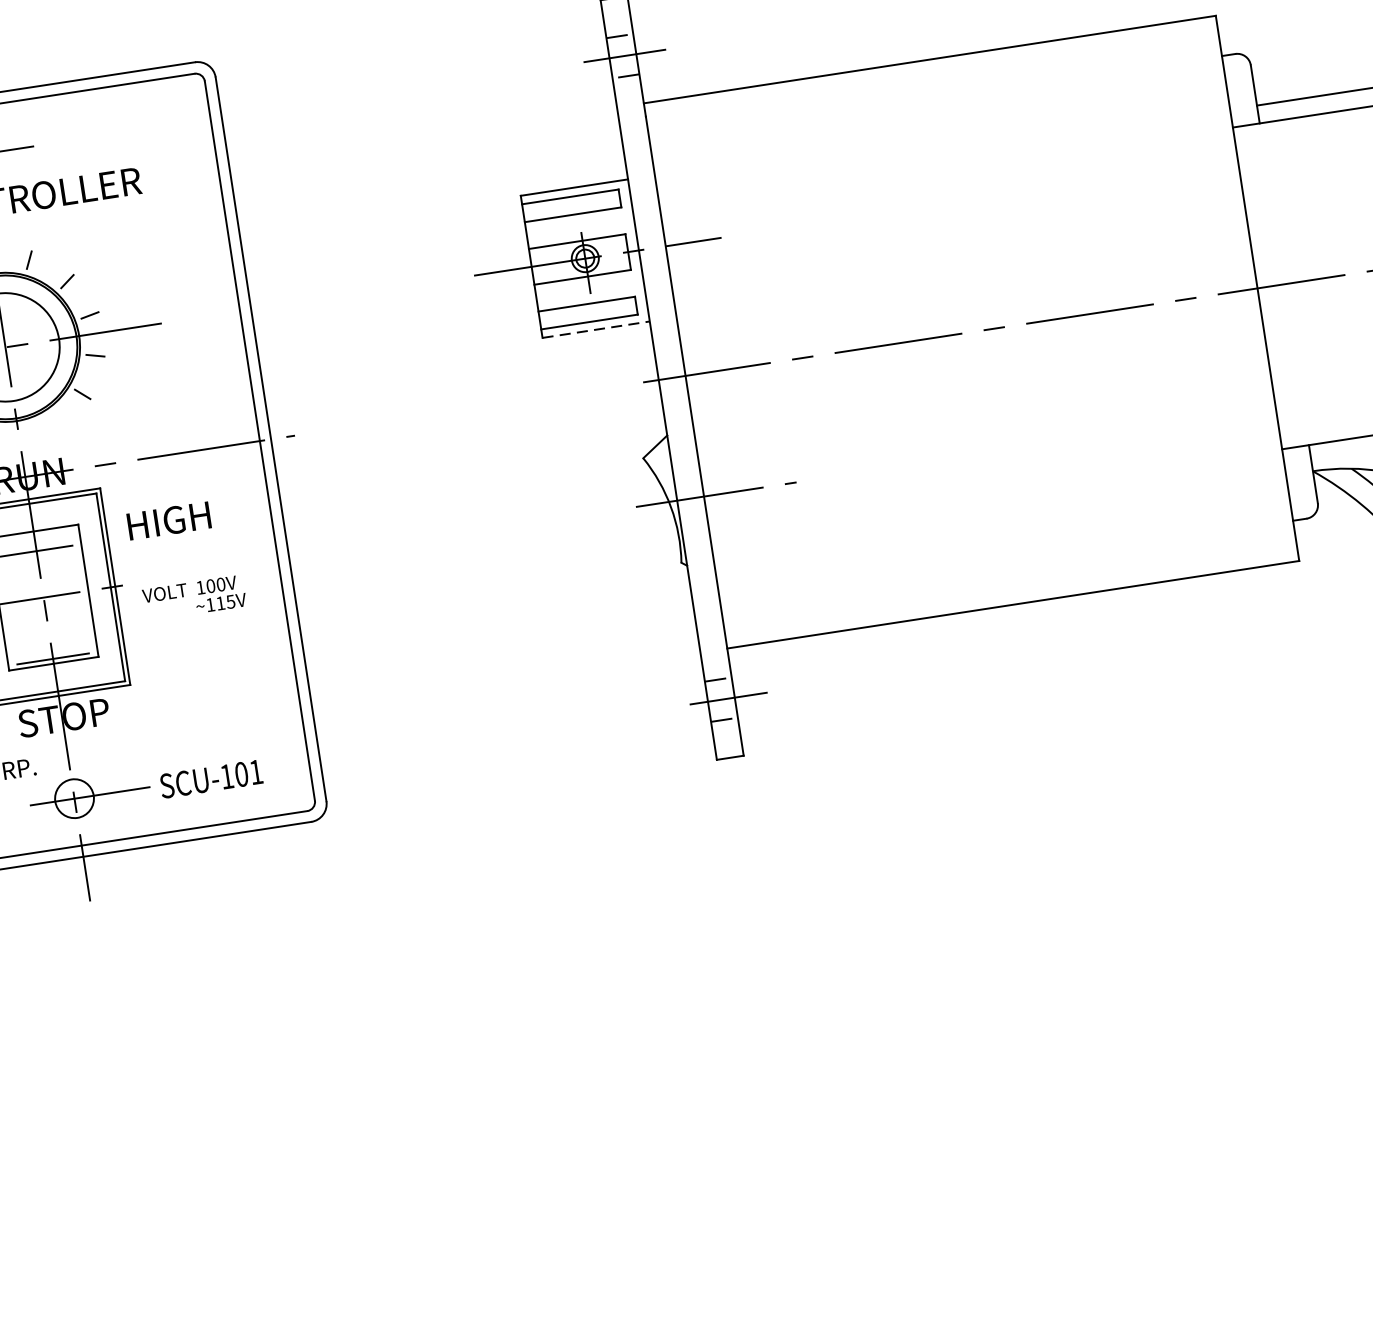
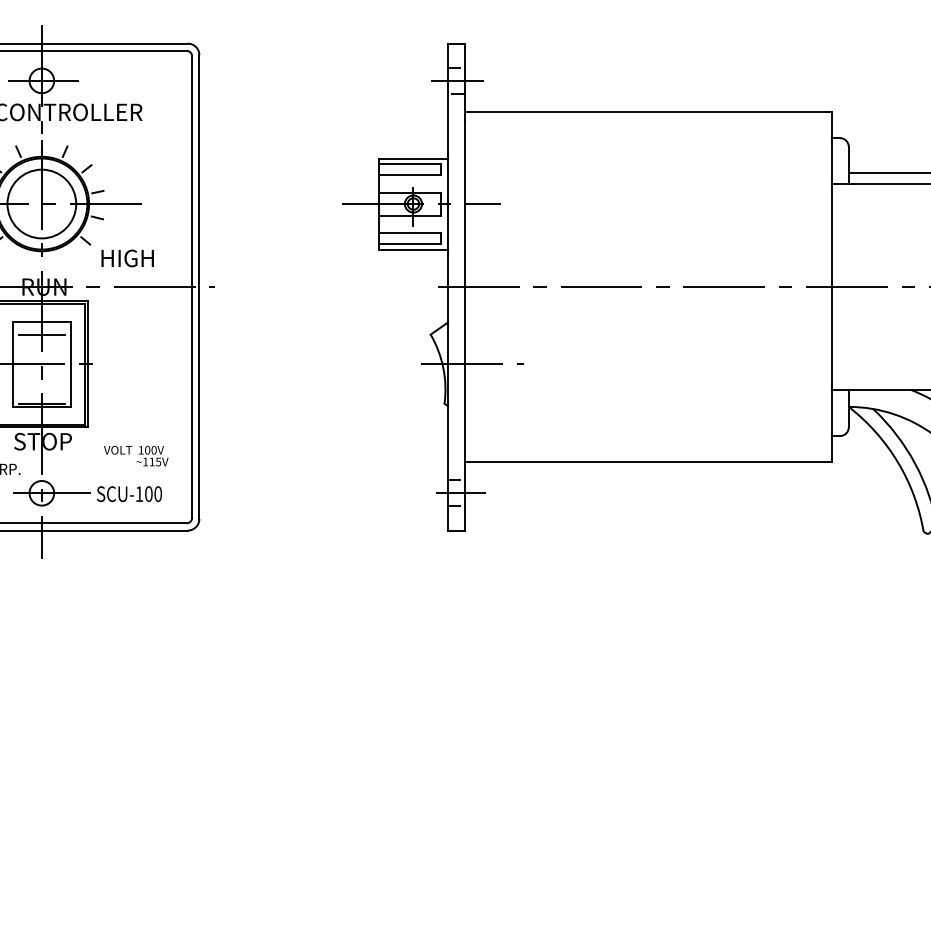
line: (596, 329) -> (413, 249), dashed -> solid
text: (168, 521) -> (127, 258), moved
text: (194, 596) -> (136, 455), moved
text: (256, 772) -> (158, 494), SCU-101 -> SCU-100

